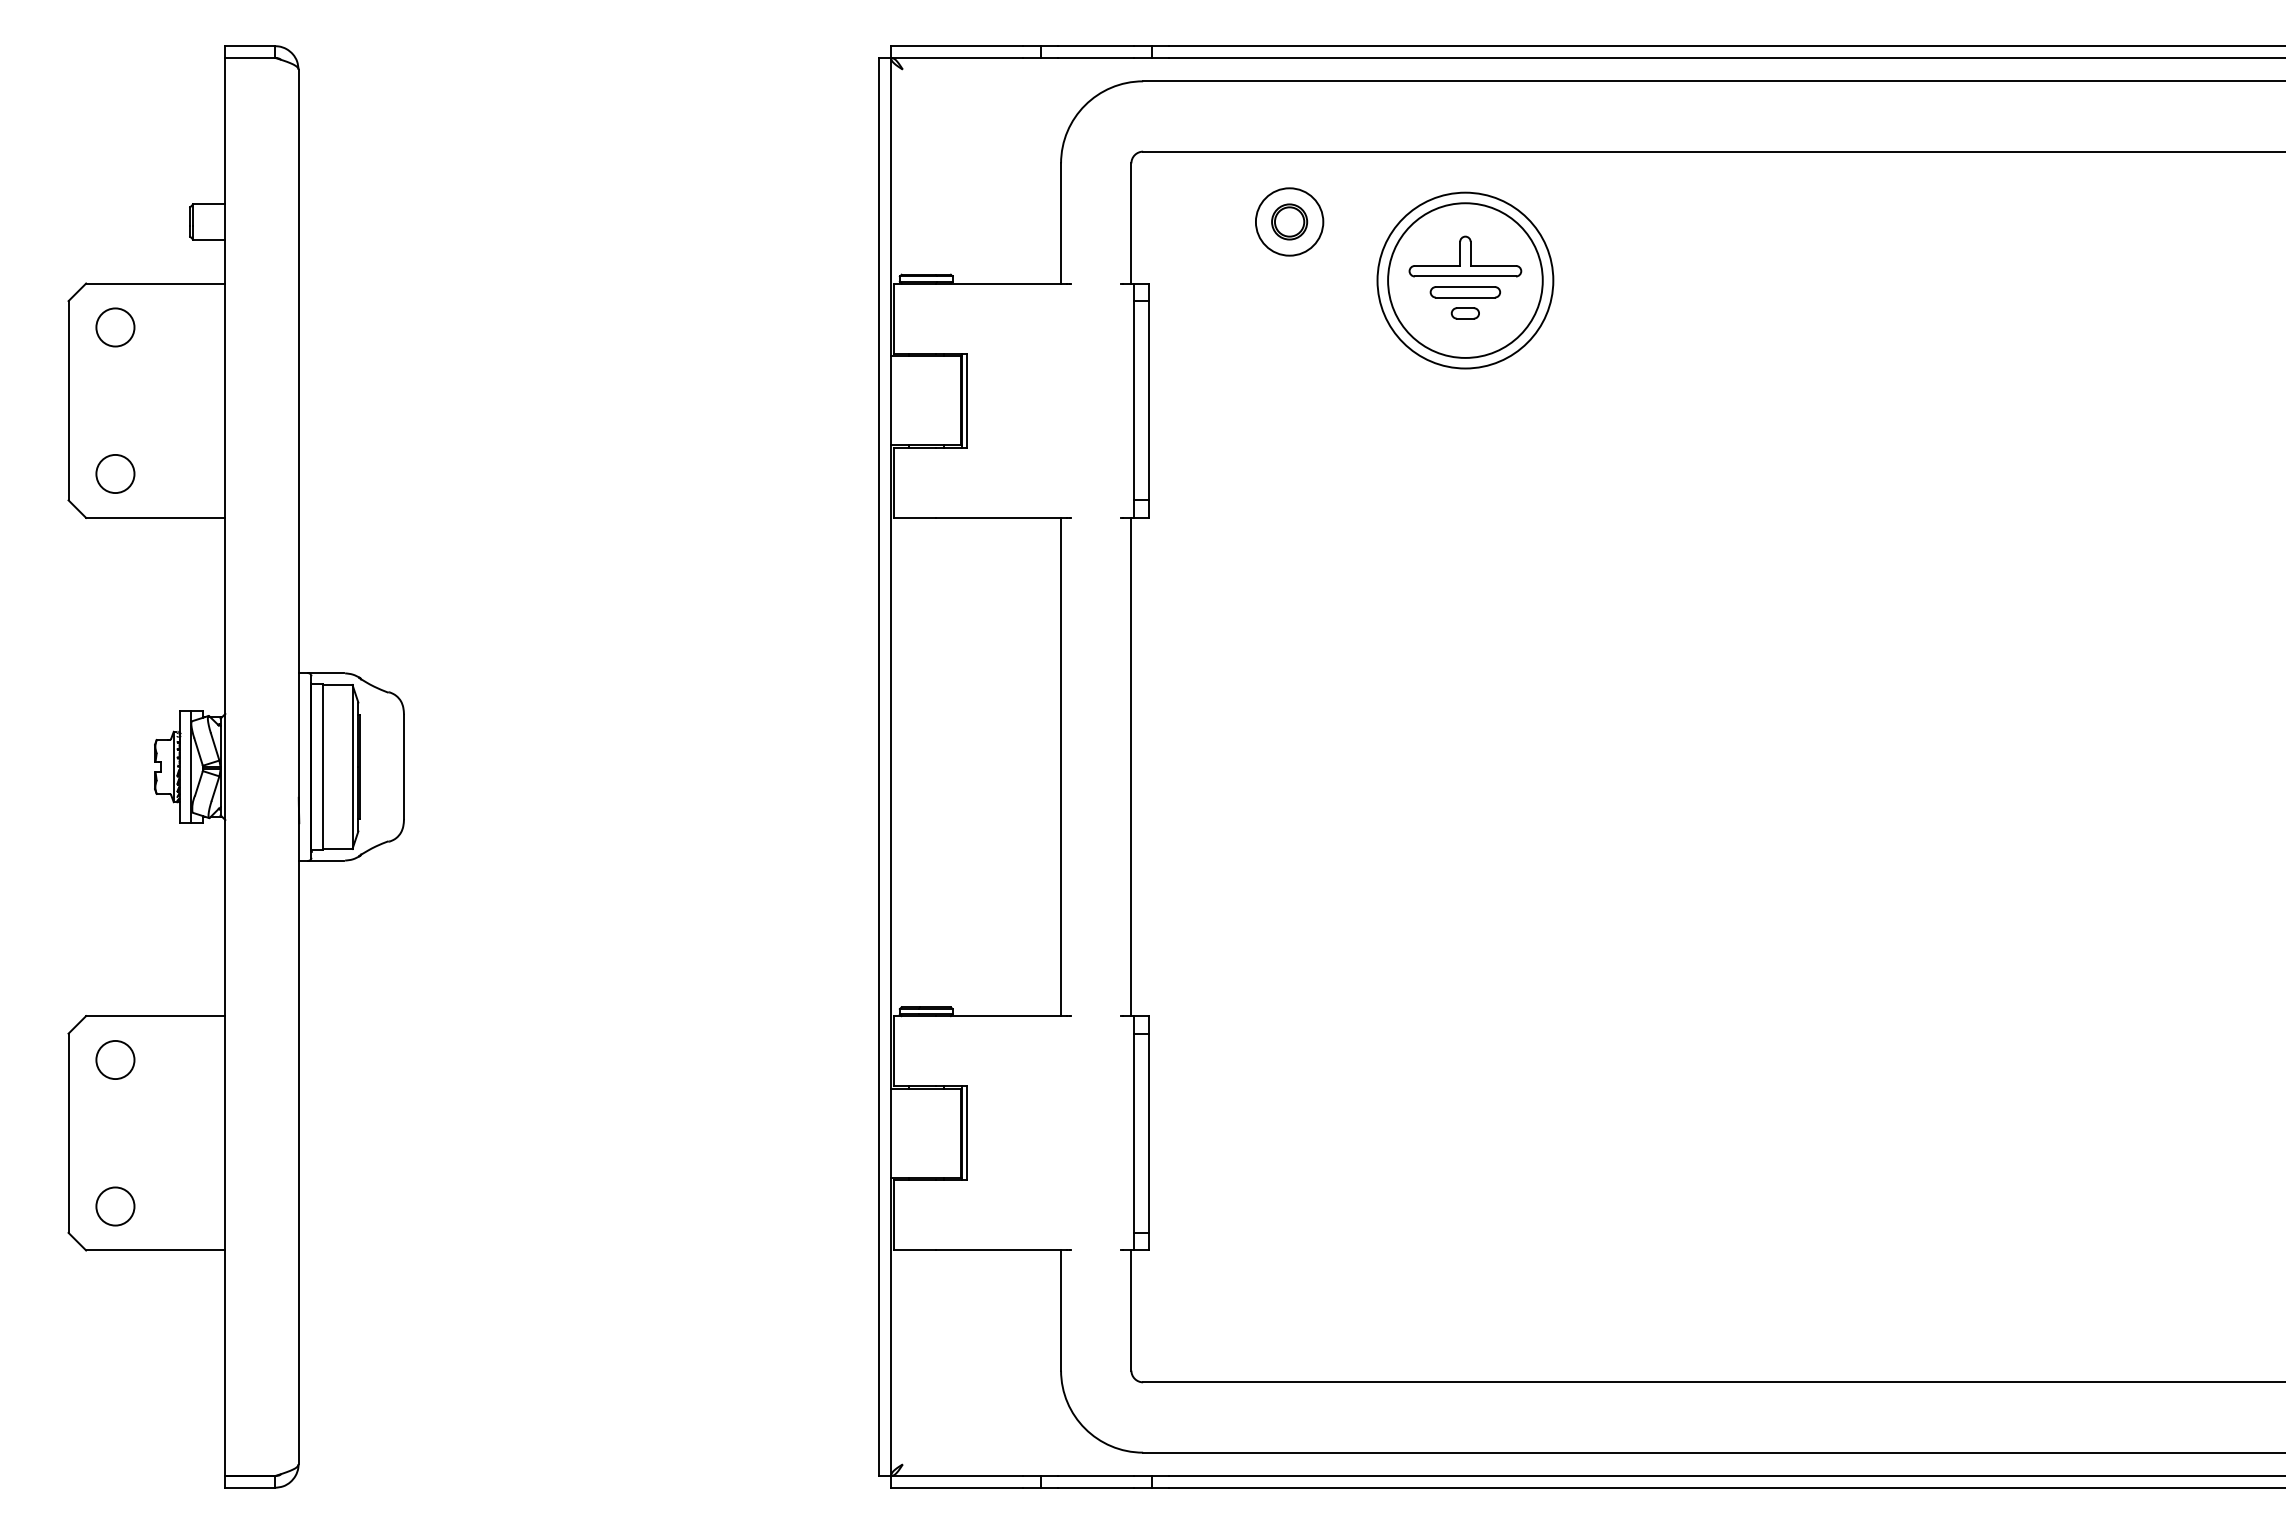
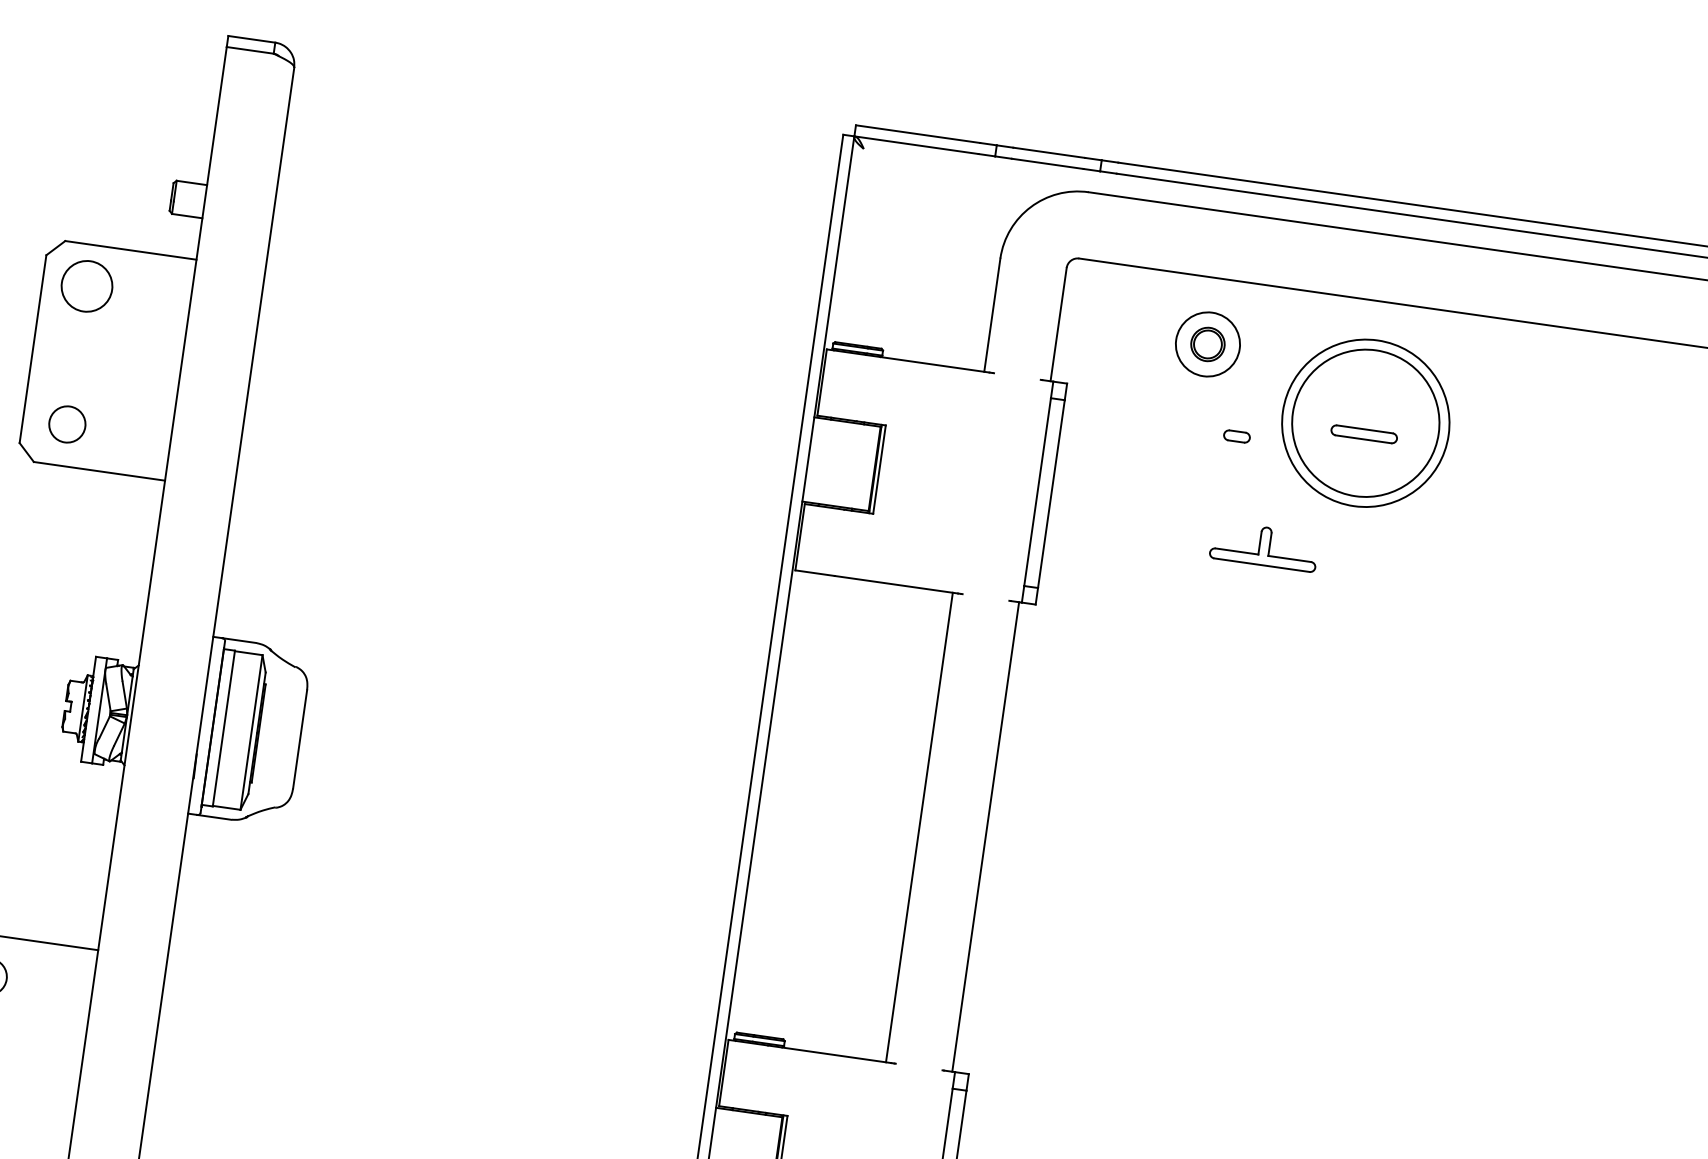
part: (1465, 256) -> (1264, 546), moved
part: (1464, 313) -> (1236, 436), moved
circle: (115, 327) -> (87, 286), size x1.4

